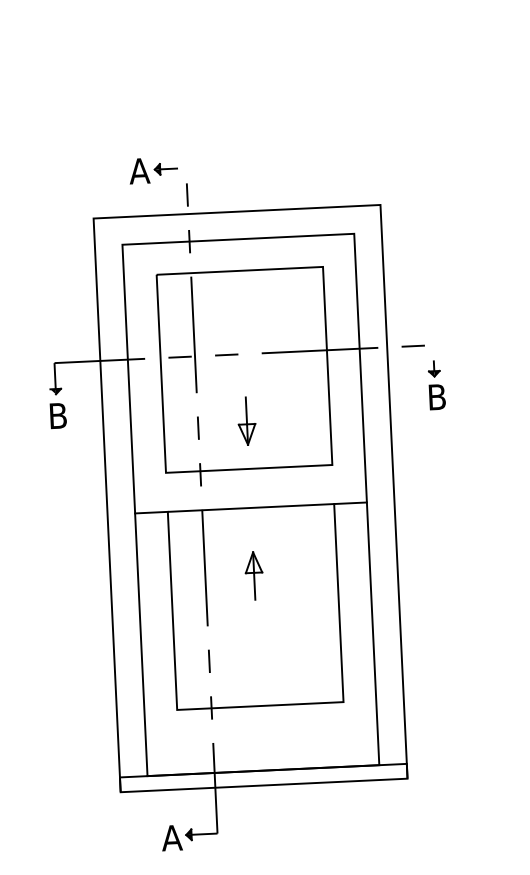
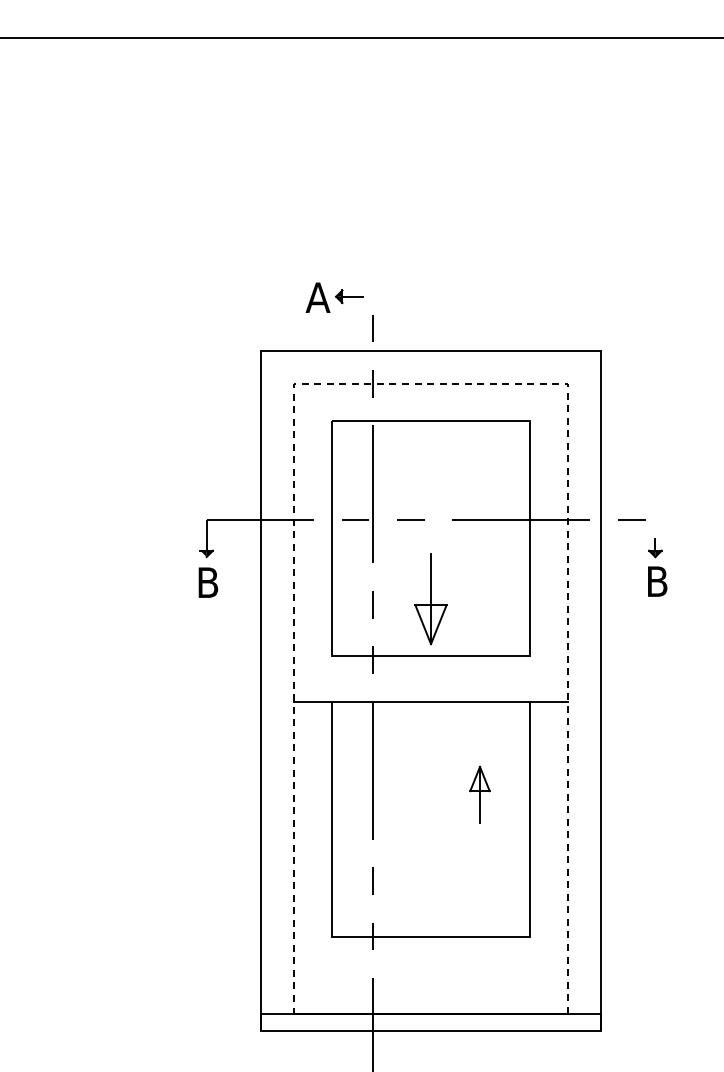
line: (237, 239) -> (430, 383), solid -> dashed
part: (246, 421) -> (430, 599), size x1.6
part: (253, 575) -> (479, 794), moved

